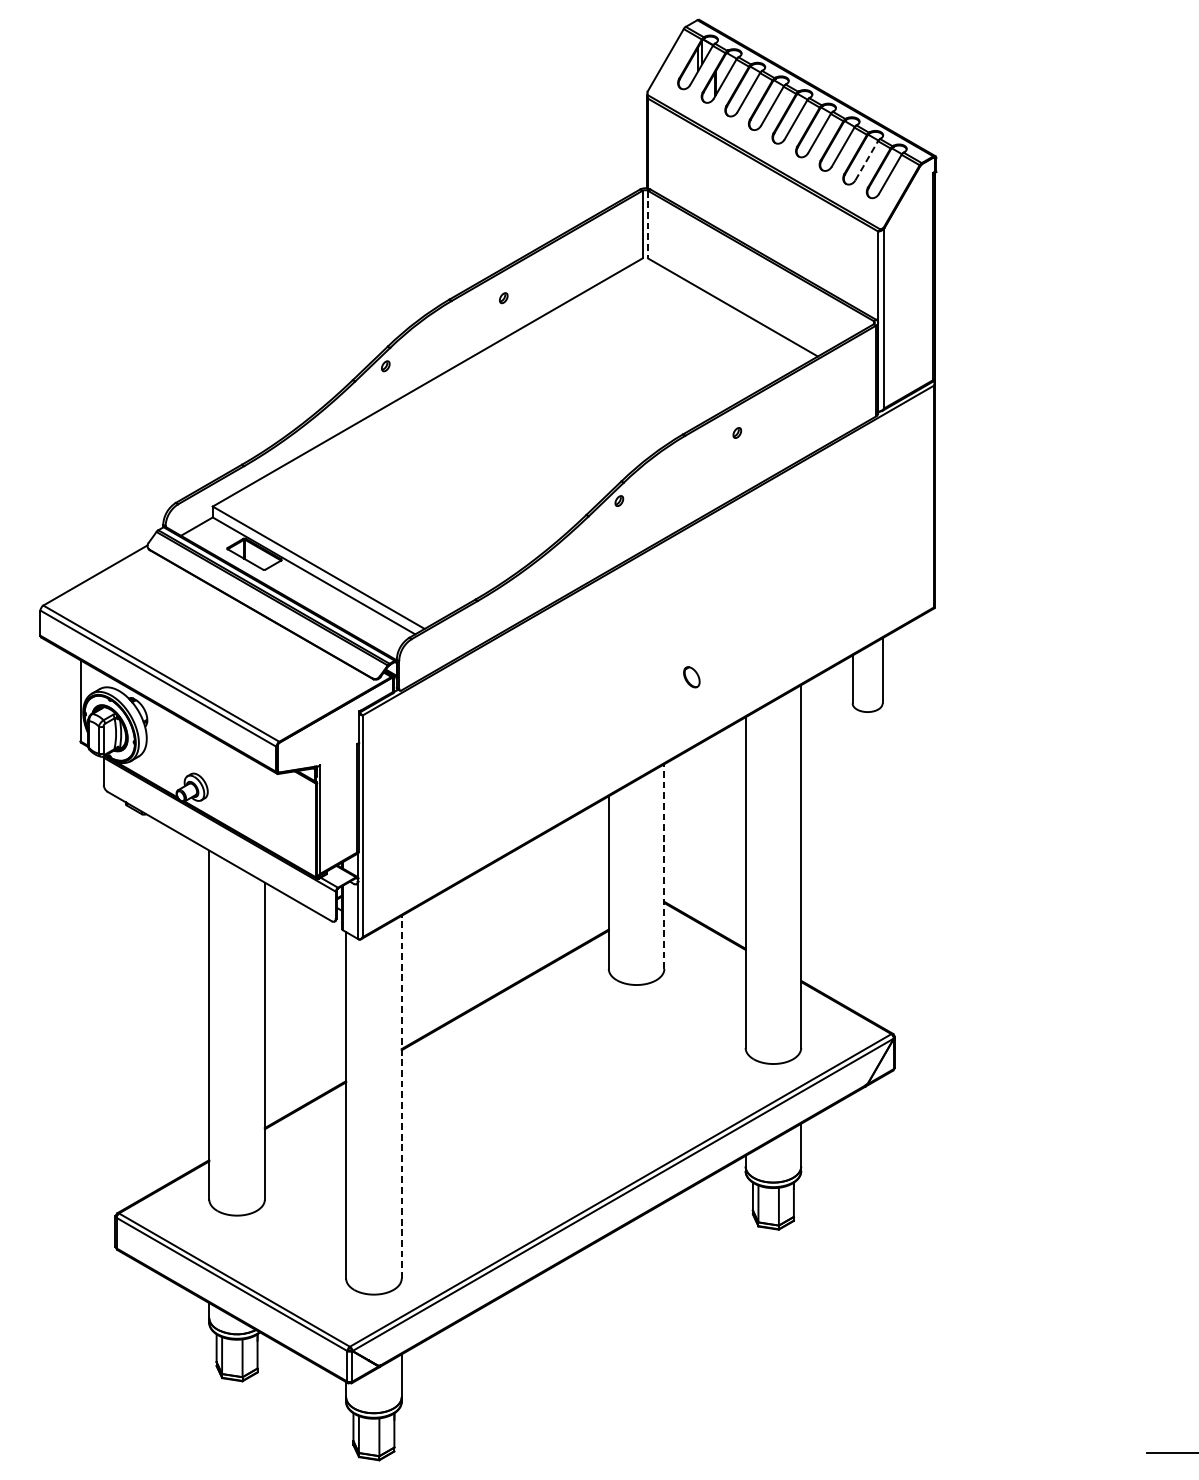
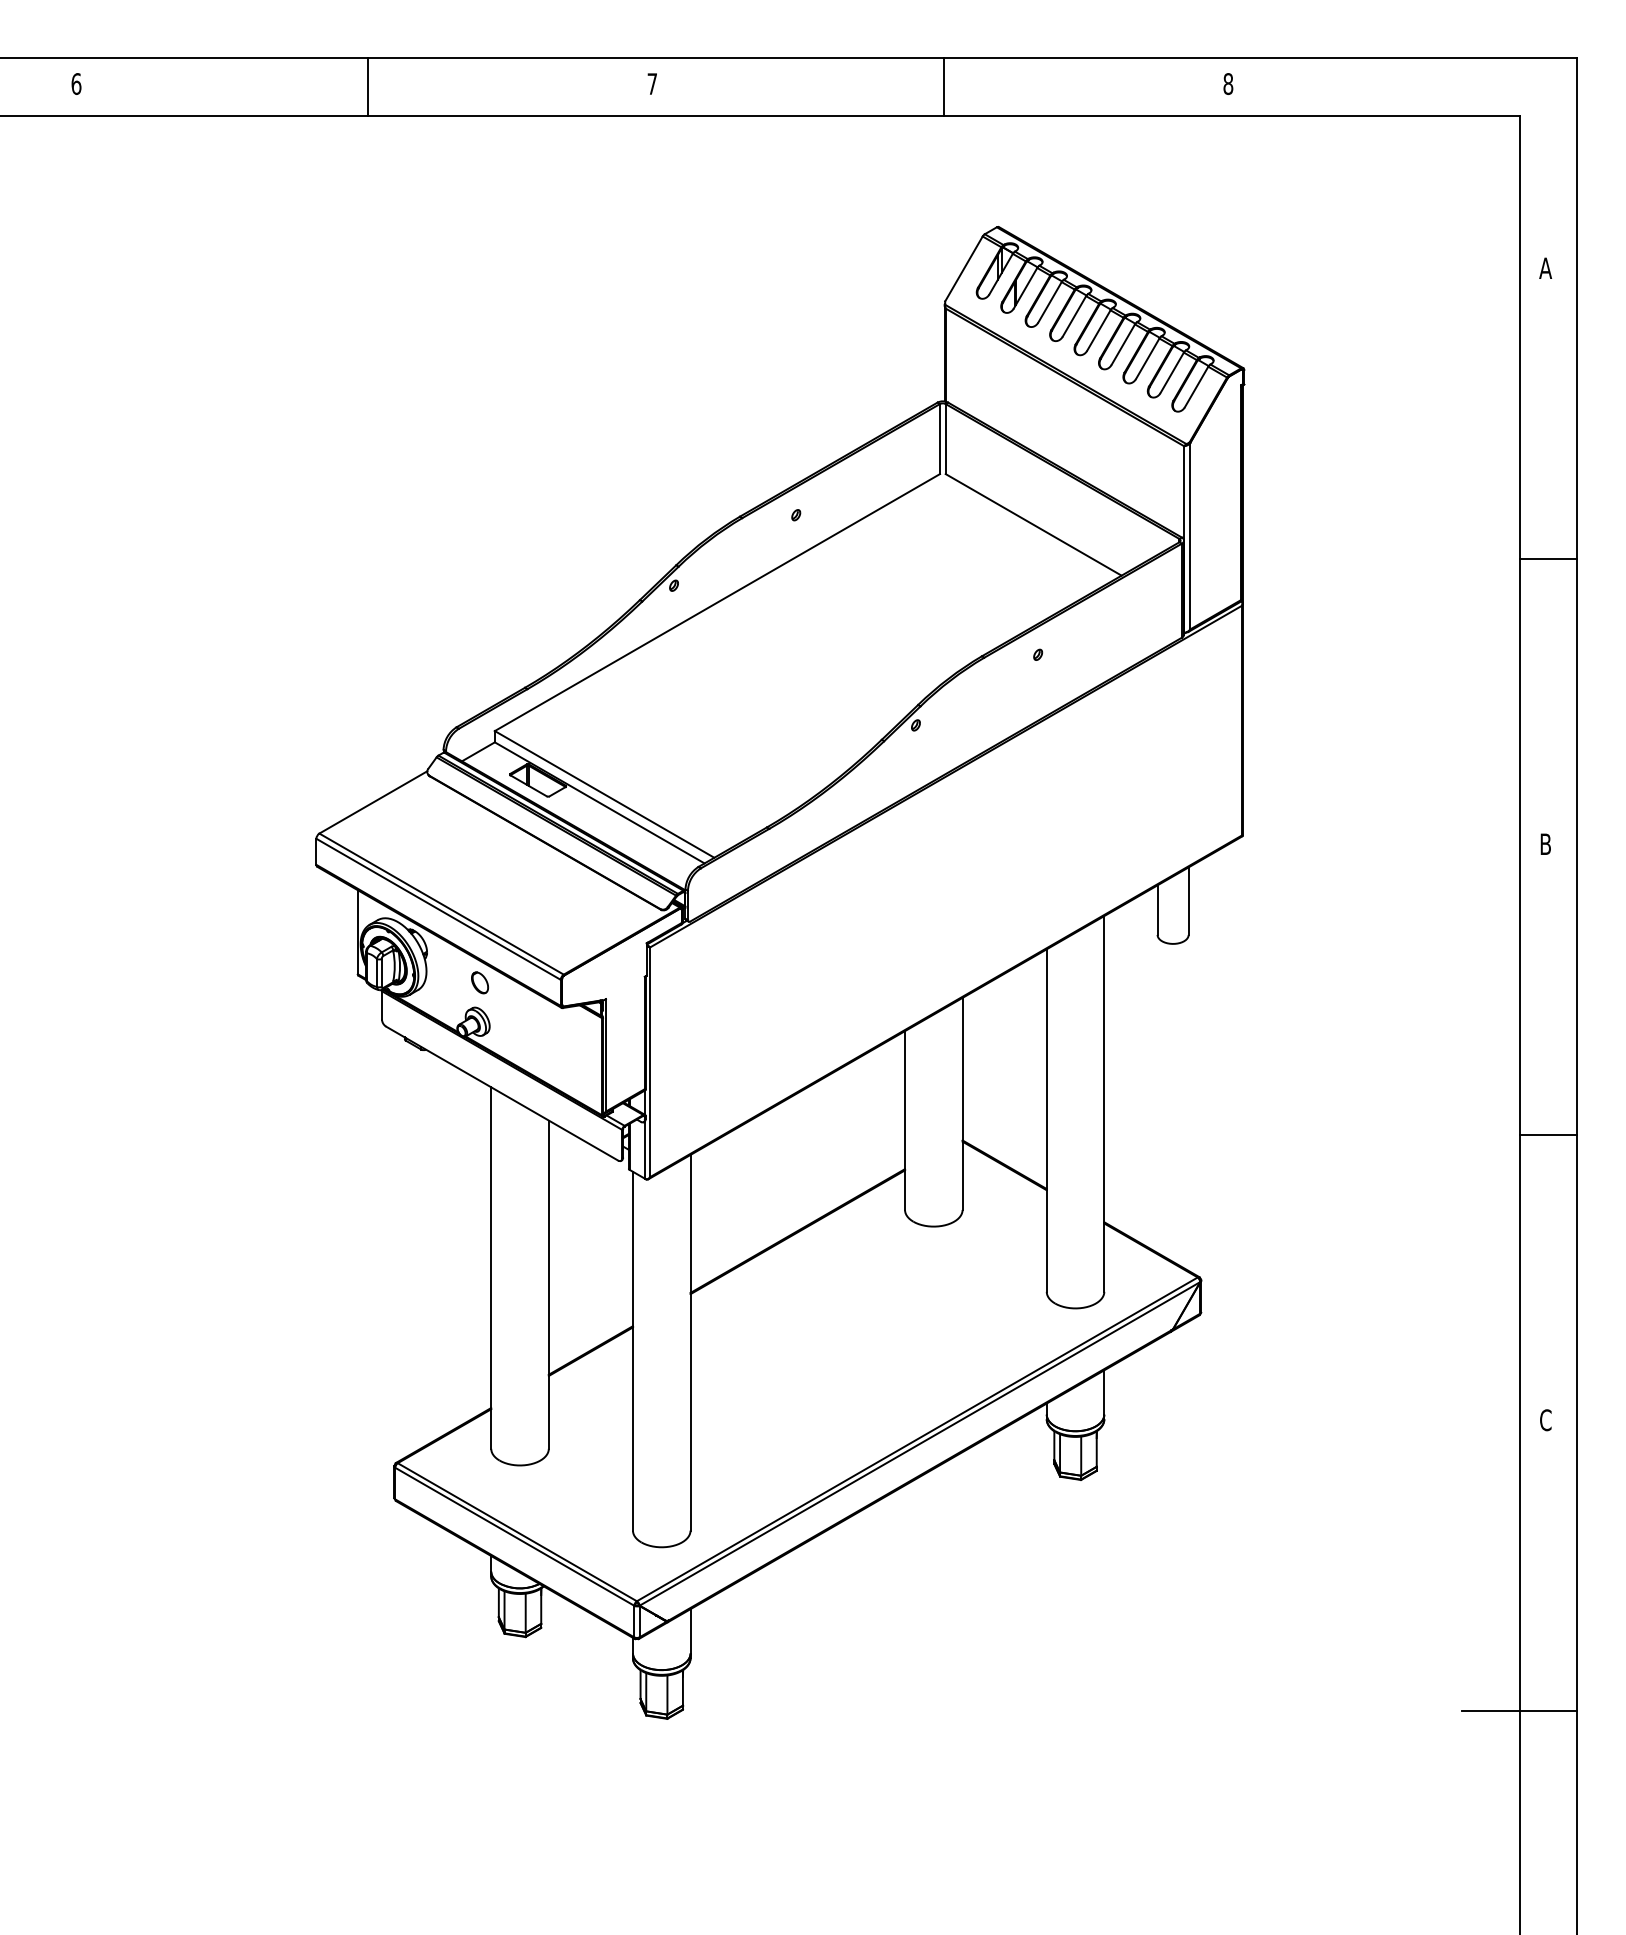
line: (867, 160) -> (1172, 372), dashed -> solid
line: (647, 225) -> (945, 439), dashed -> solid
part: (691, 676) -> (479, 982), moved
line: (664, 866) -> (962, 1103), dashed -> solid
line: (401, 1096) -> (690, 1342), dashed -> solid

